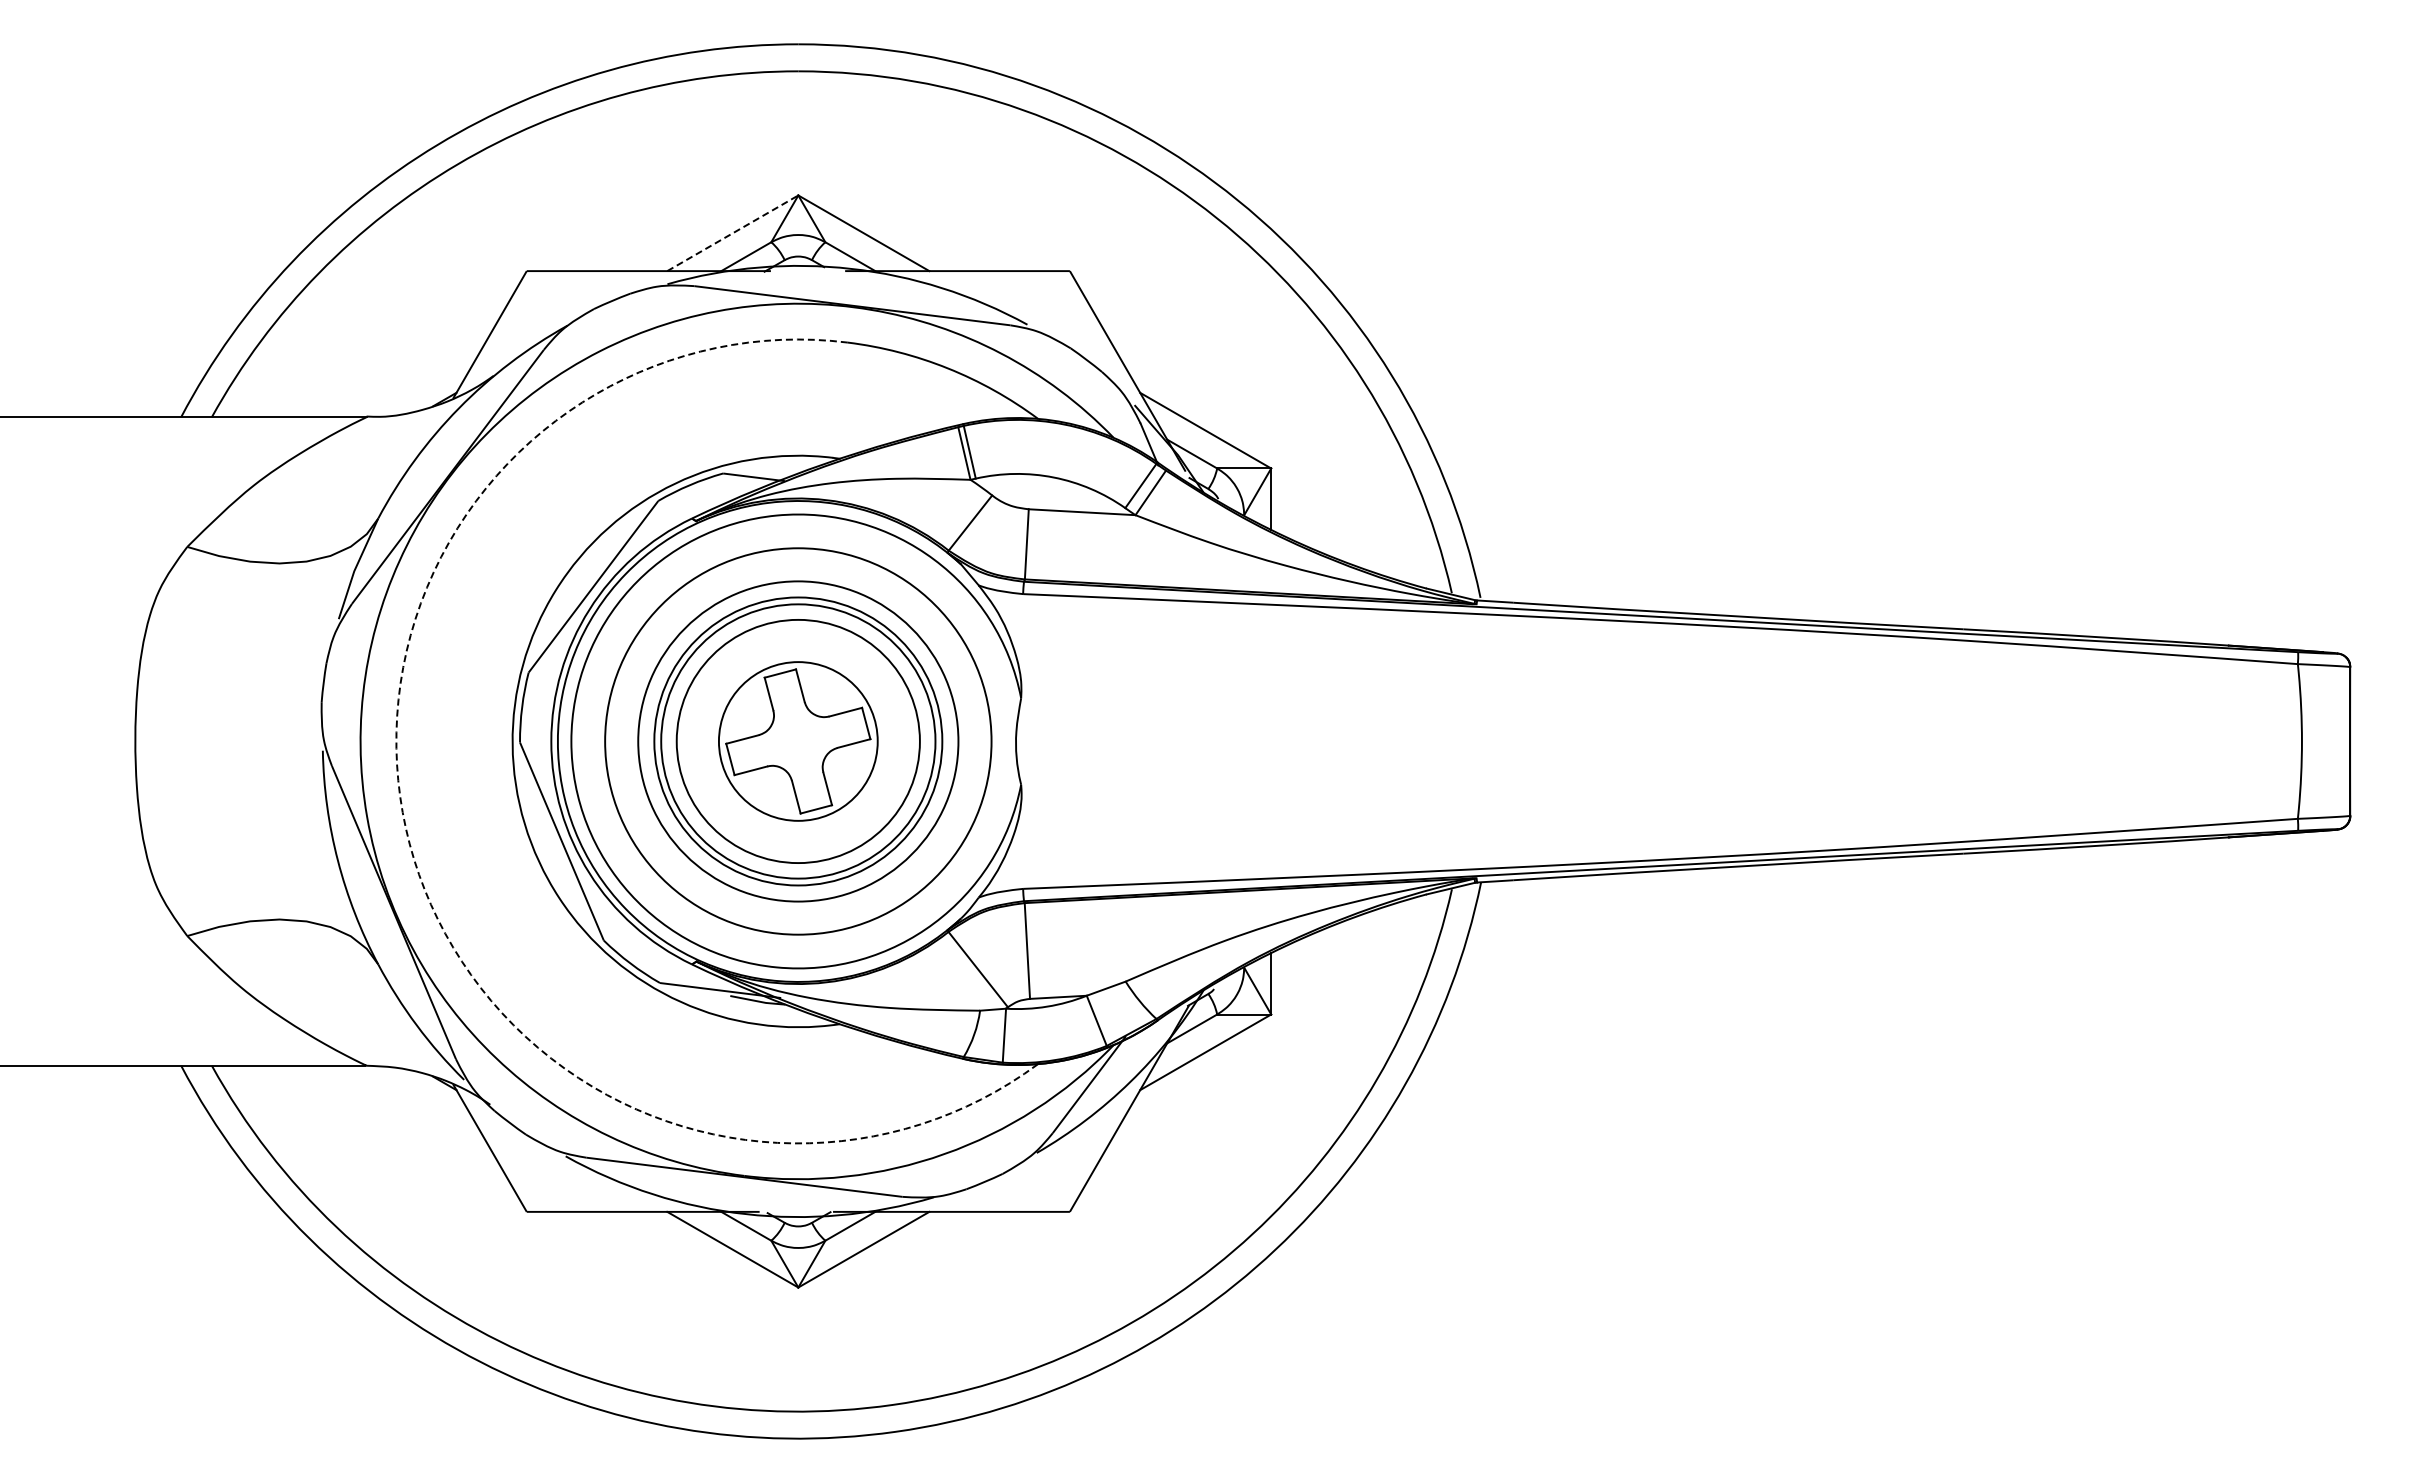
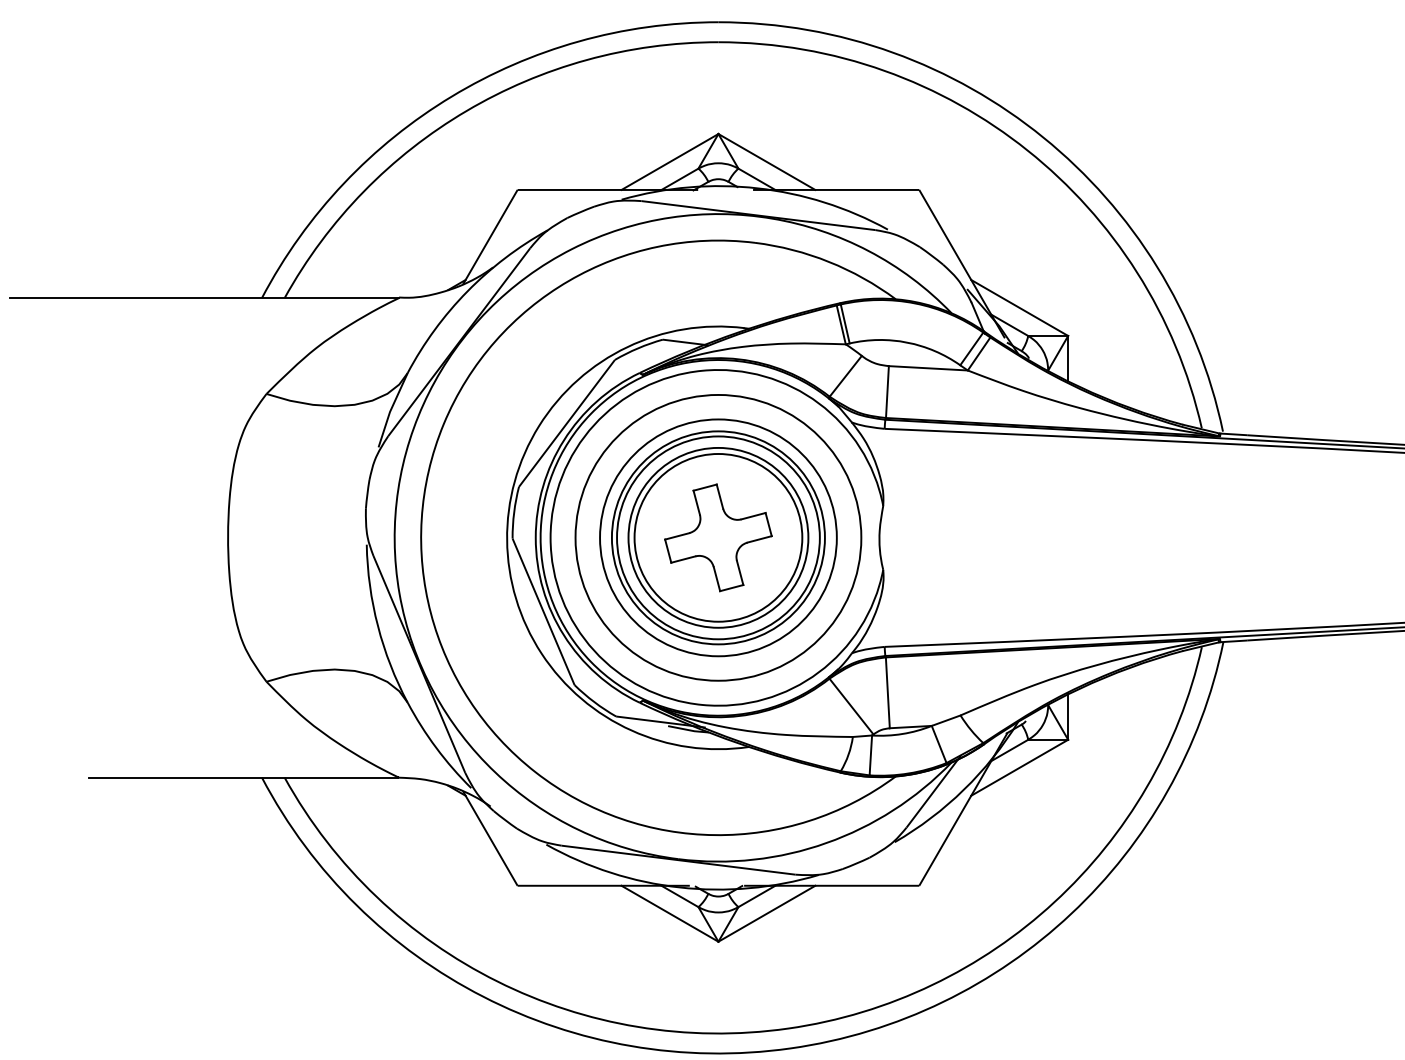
line: (732, 233) -> (669, 162), dashed -> solid
circle: (797, 741) -> (717, 537), size x1.43
arc: (409, 843) -> (430, 613), dashed -> solid

